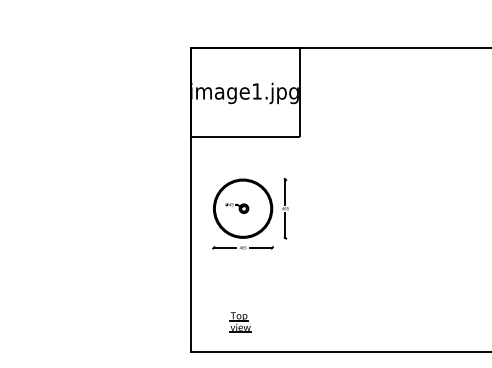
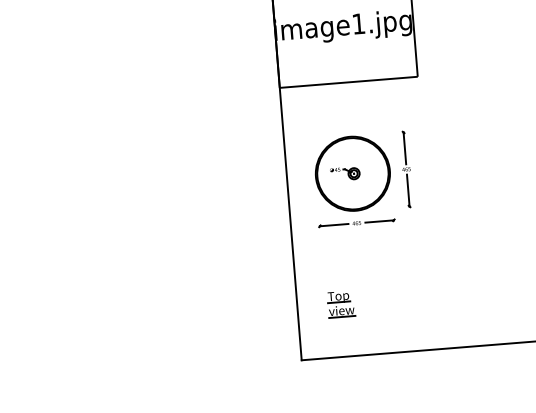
part: (240, 322) -> (341, 304), moved

